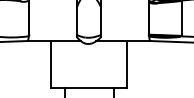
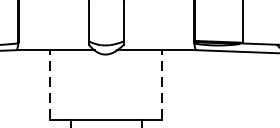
line: (50, 64) -> (50, 84), solid -> dashed
line: (127, 64) -> (162, 84), solid -> dashed

